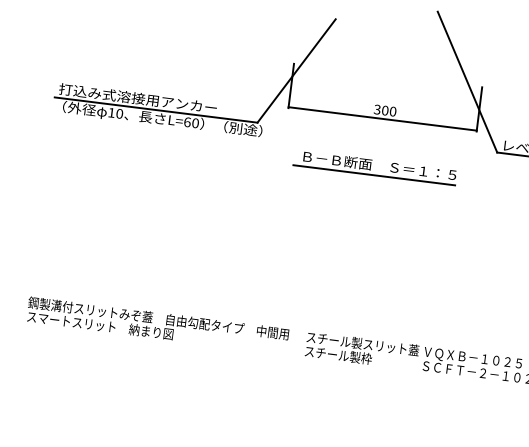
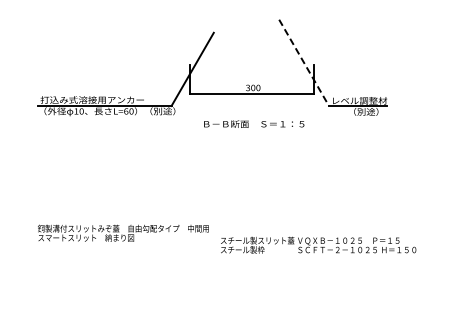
line: (468, 81) -> (304, 62), solid -> dashed
line: (374, 175) -> (251, 130), removed
text: (158, 324) -> (123, 232), moved

